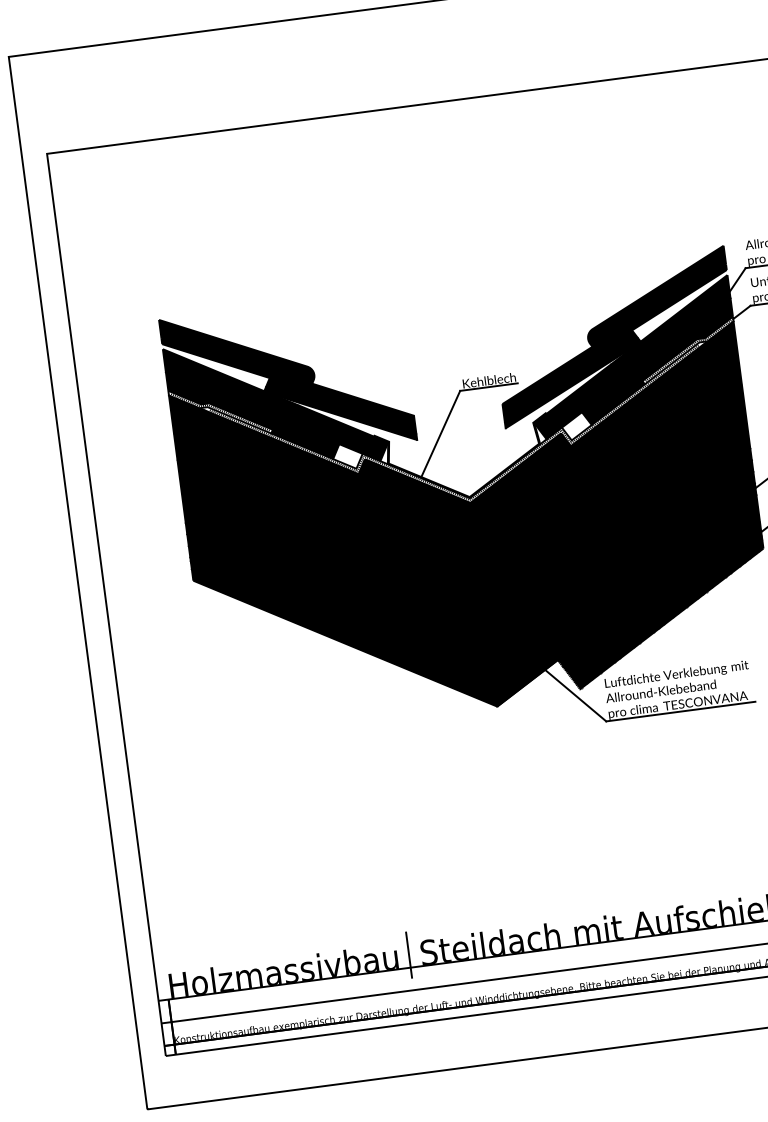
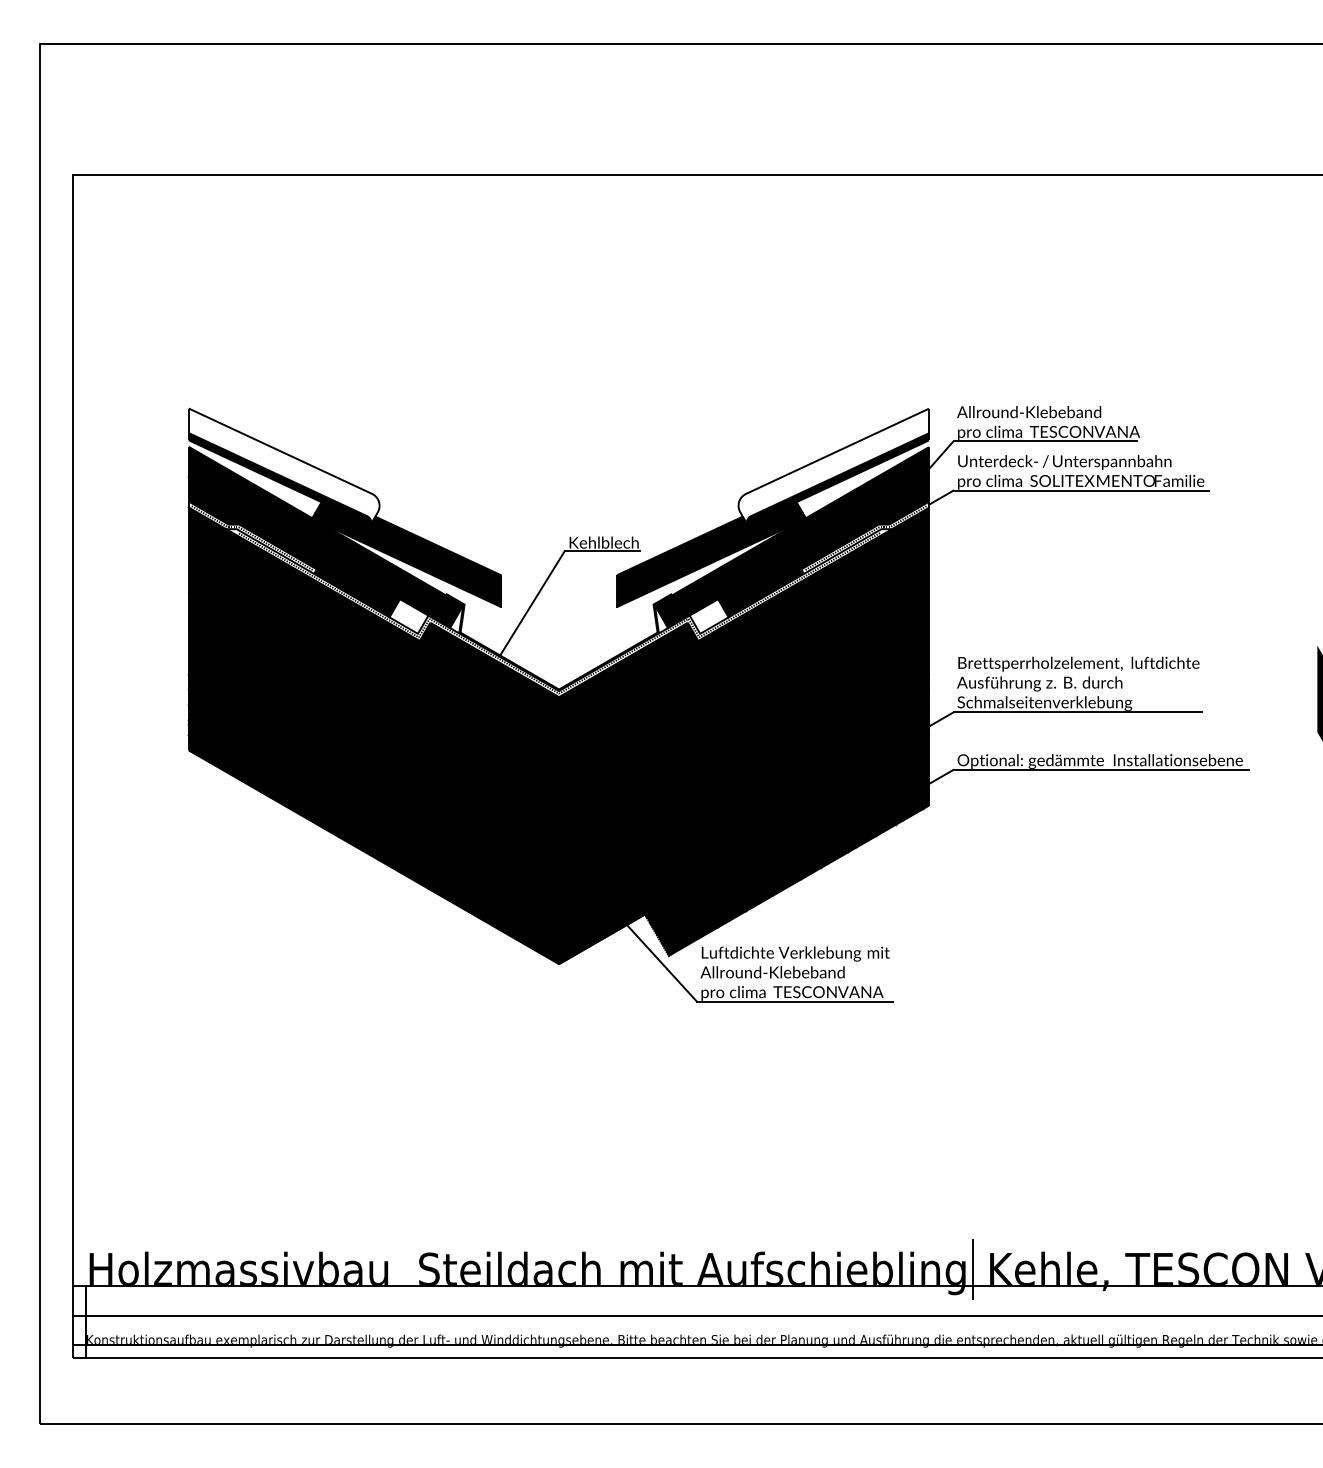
fill: (656, 299) -> (833, 466), removed
fill: (237, 354) -> (283, 466), removed
line: (409, 955) -> (403, 1269), removed

